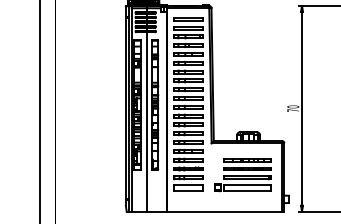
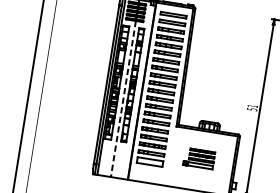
text: (293, 108) -> (252, 107), 70 -> 51
line: (147, 122) -> (123, 99), solid -> dashed
part: (242, 175) -> (198, 158), size x0.6

